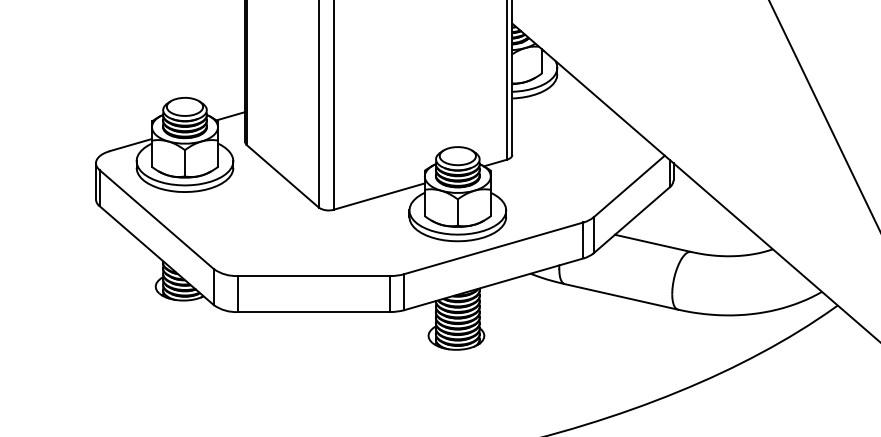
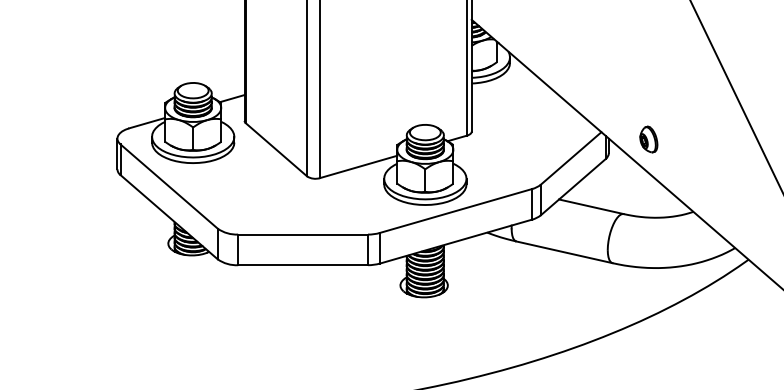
part: (720, 164) -> (648, 139), added

